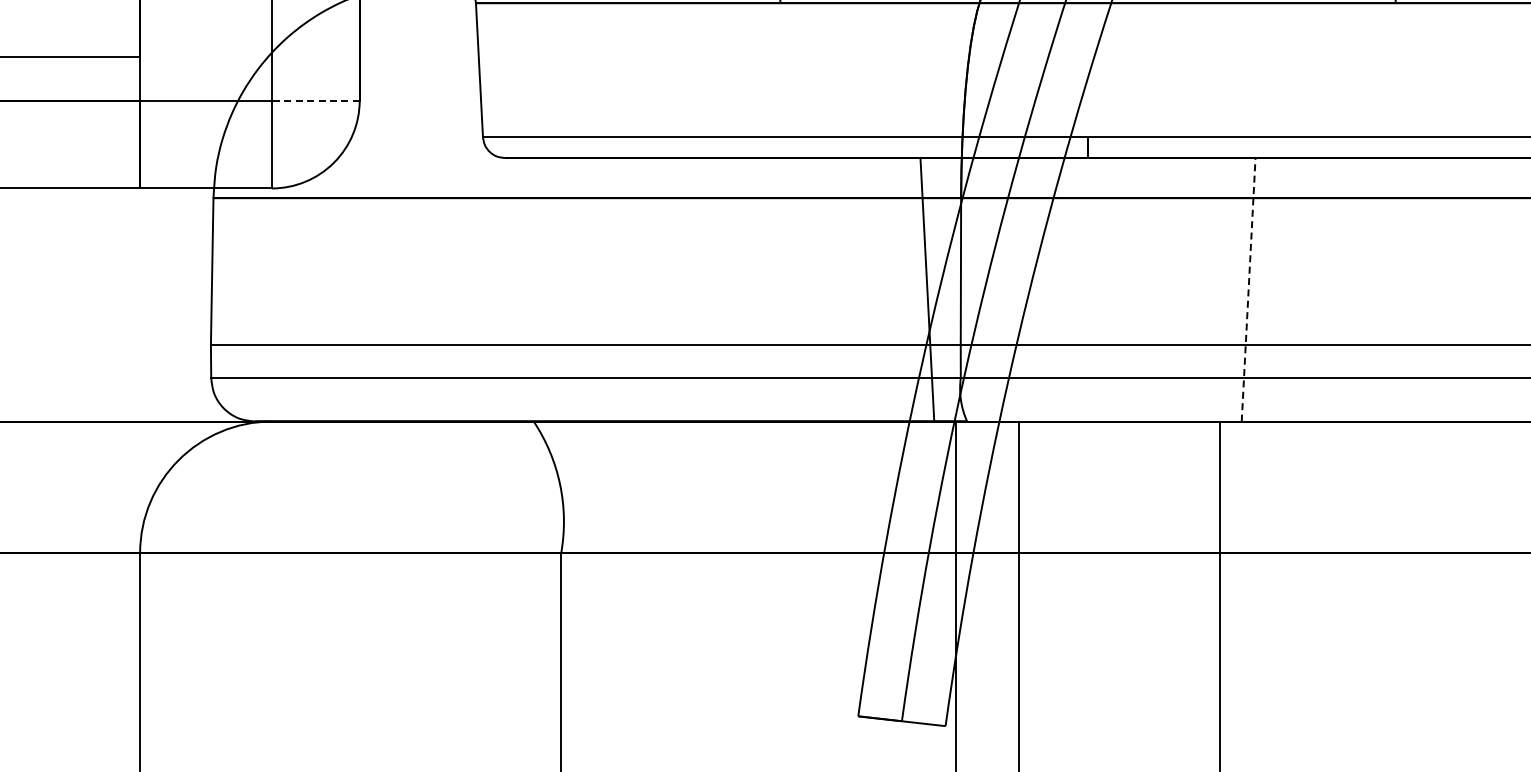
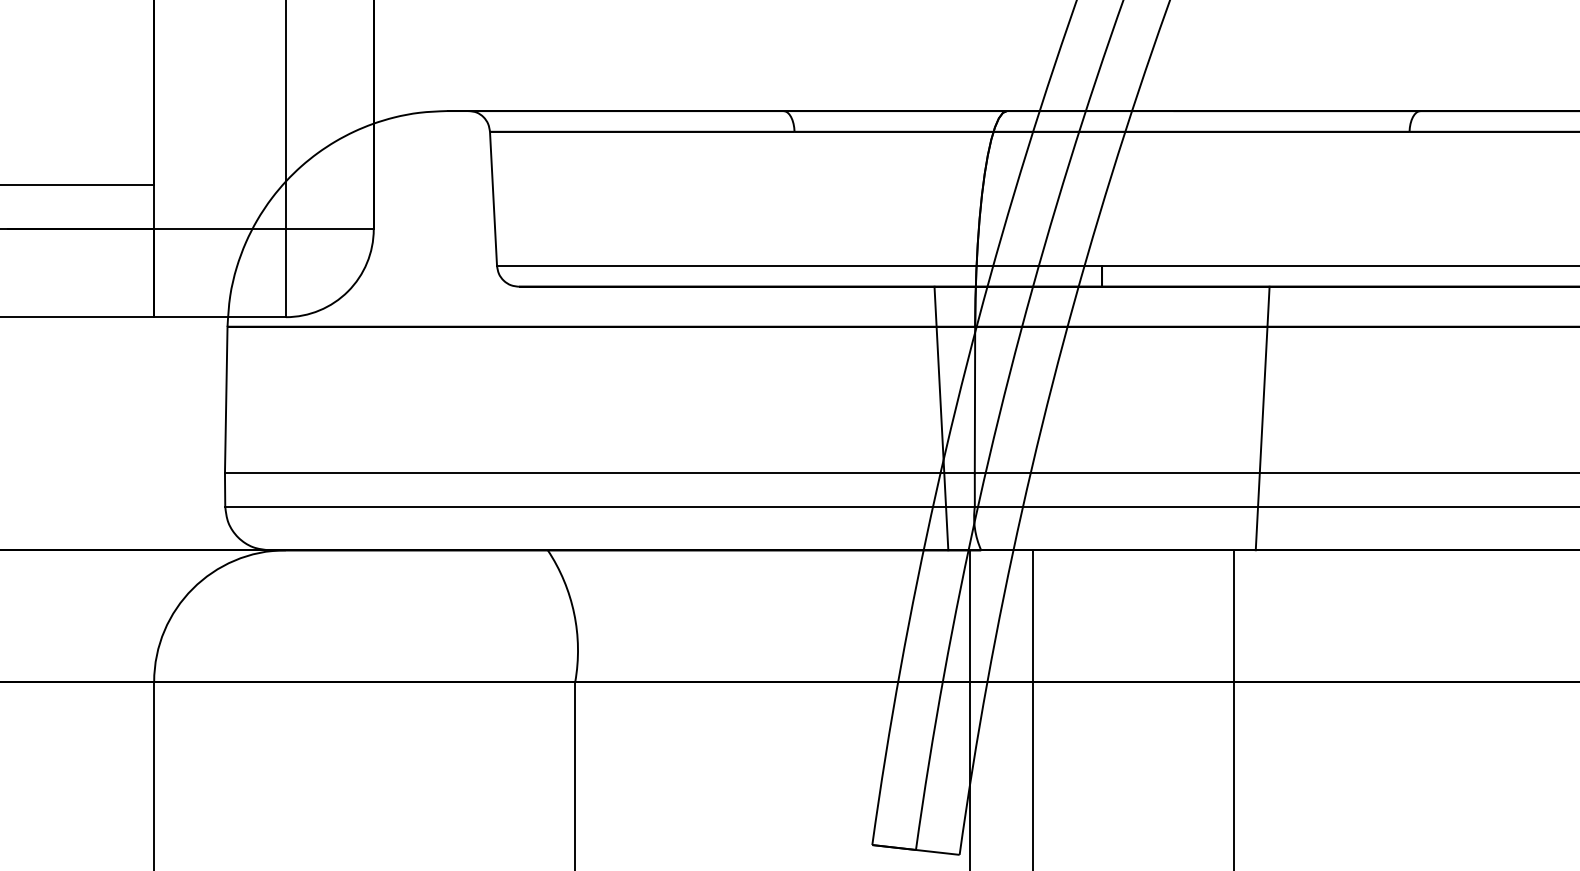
line: (315, 100) -> (329, 229), dashed -> solid
line: (1248, 289) -> (1262, 418), dashed -> solid

